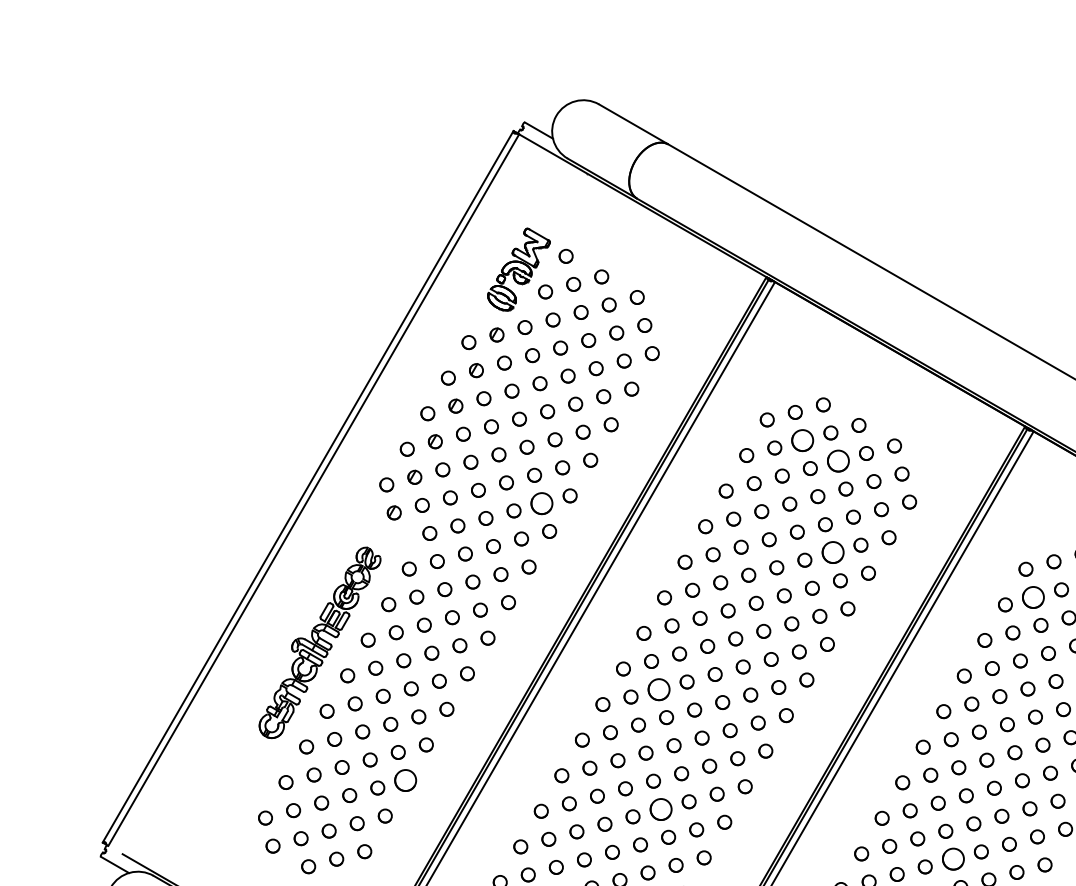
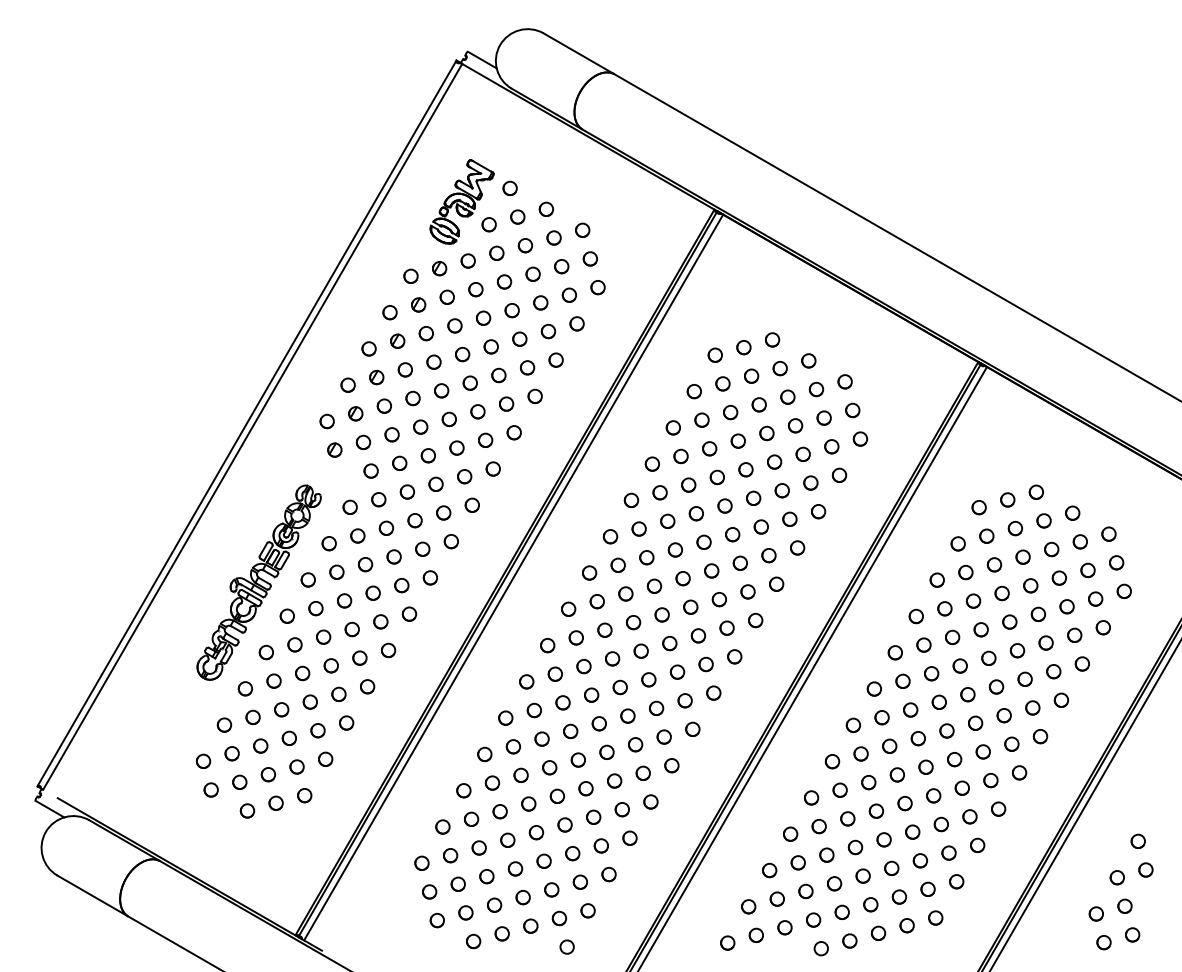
circle: (802, 439) -> (751, 375), size x0.62
circle: (838, 460) -> (787, 396), size x0.62
circle: (541, 502) -> (485, 439), size x0.62
circle: (832, 552) -> (781, 490), size x0.62
circle: (1033, 596) -> (986, 535), size x0.62
circle: (658, 688) -> (604, 629), size x0.62
circle: (405, 779) -> (346, 722), size x0.62
circle: (660, 808) -> (606, 751), size x0.62
circle: (952, 859) -> (904, 803), size x0.62

